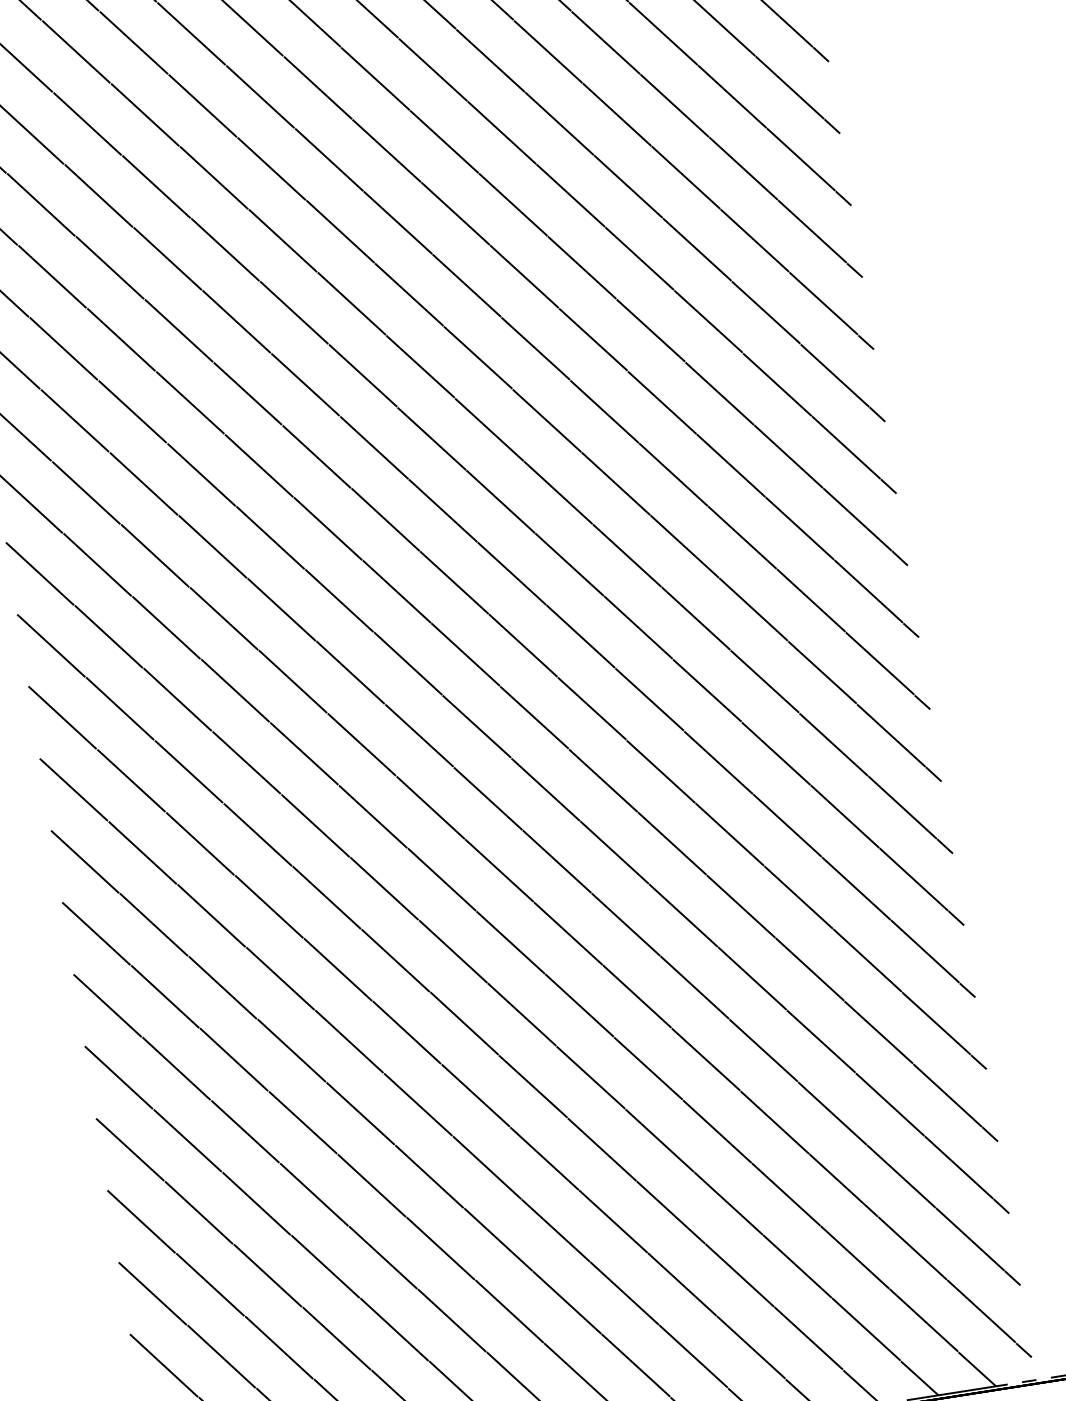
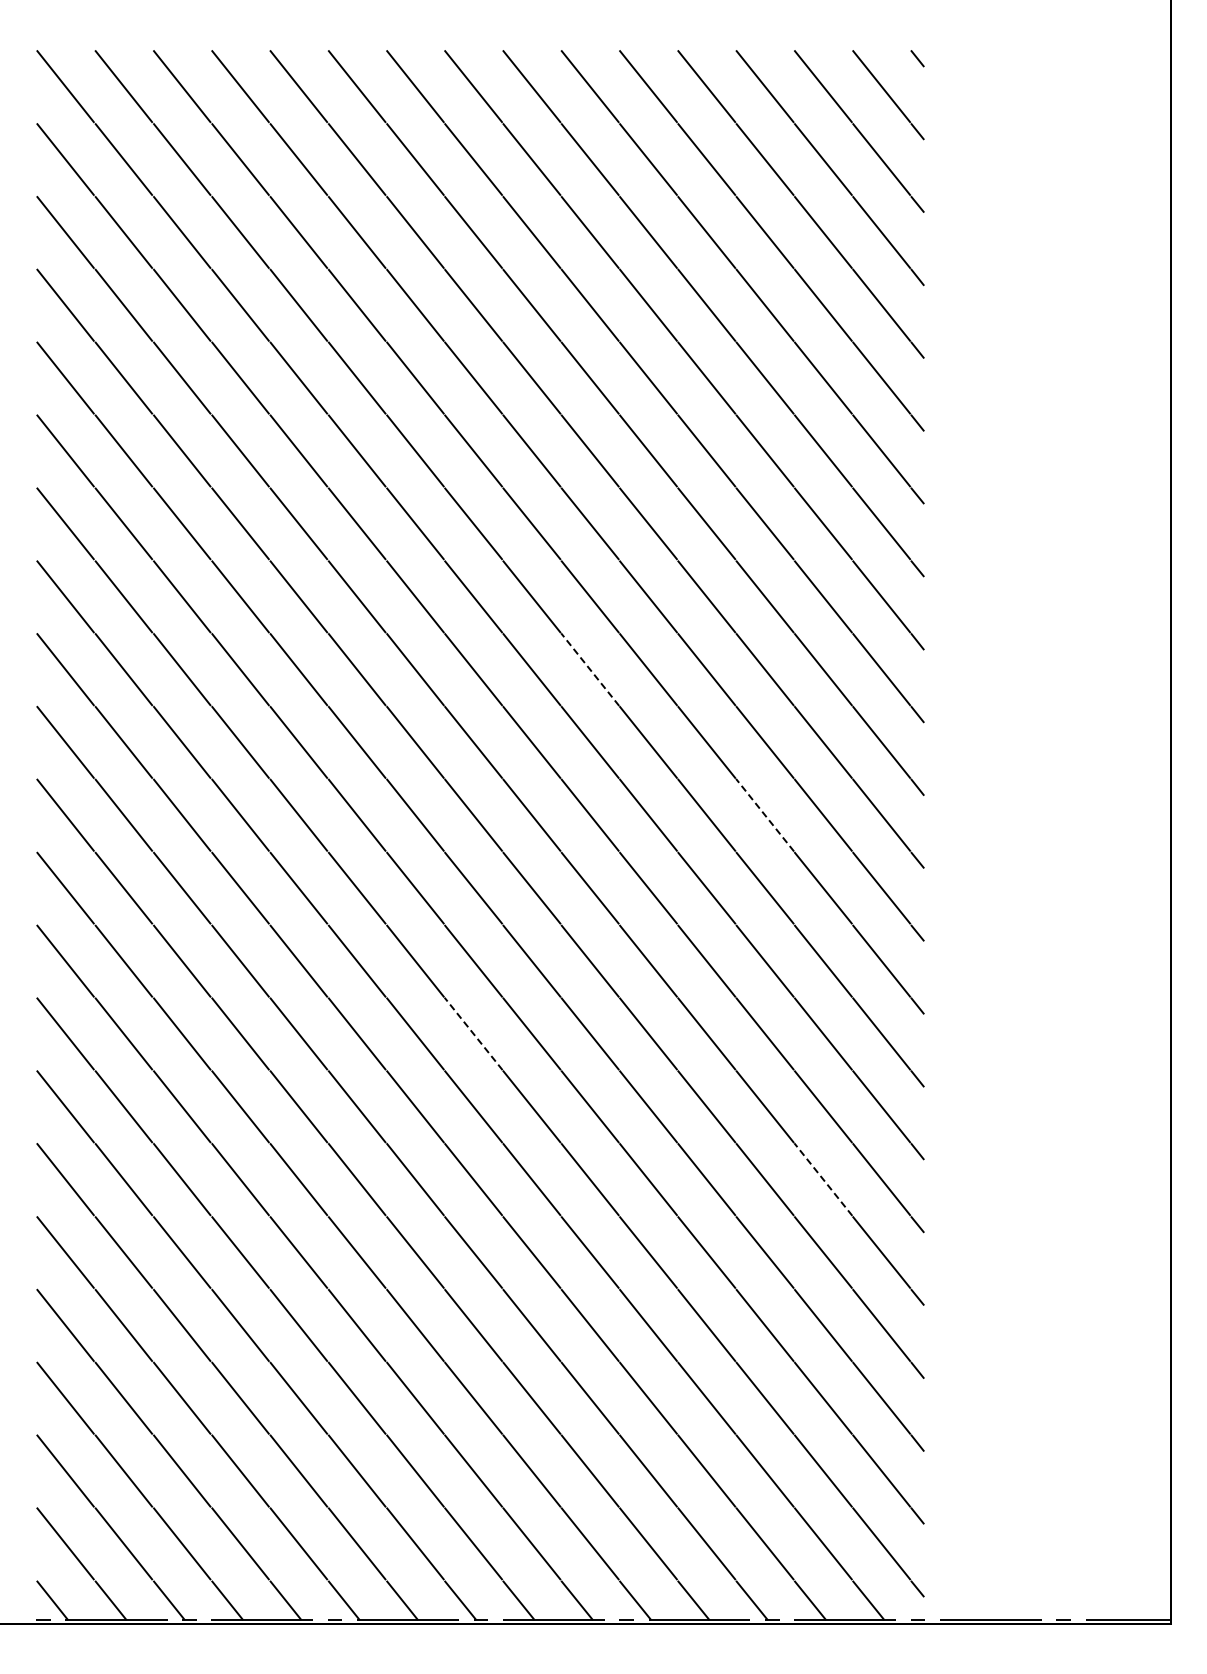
line: (557, 492) -> (589, 669), solid -> dashed
line: (752, 608) -> (764, 814), solid -> dashed
line: (499, 870) -> (473, 1033), solid -> dashed
line: (867, 960) -> (823, 1179), solid -> dashed

